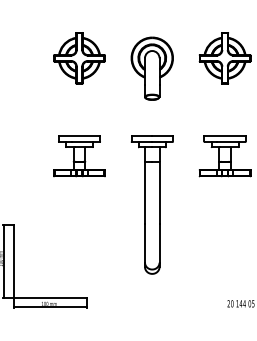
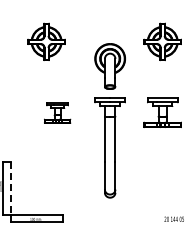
part: (79, 57) -> (46, 41), moved
part: (151, 68) -> (109, 66), moved
part: (79, 155) -> (57, 112), size x0.7
line: (14, 262) -> (10, 189), solid -> dashed

